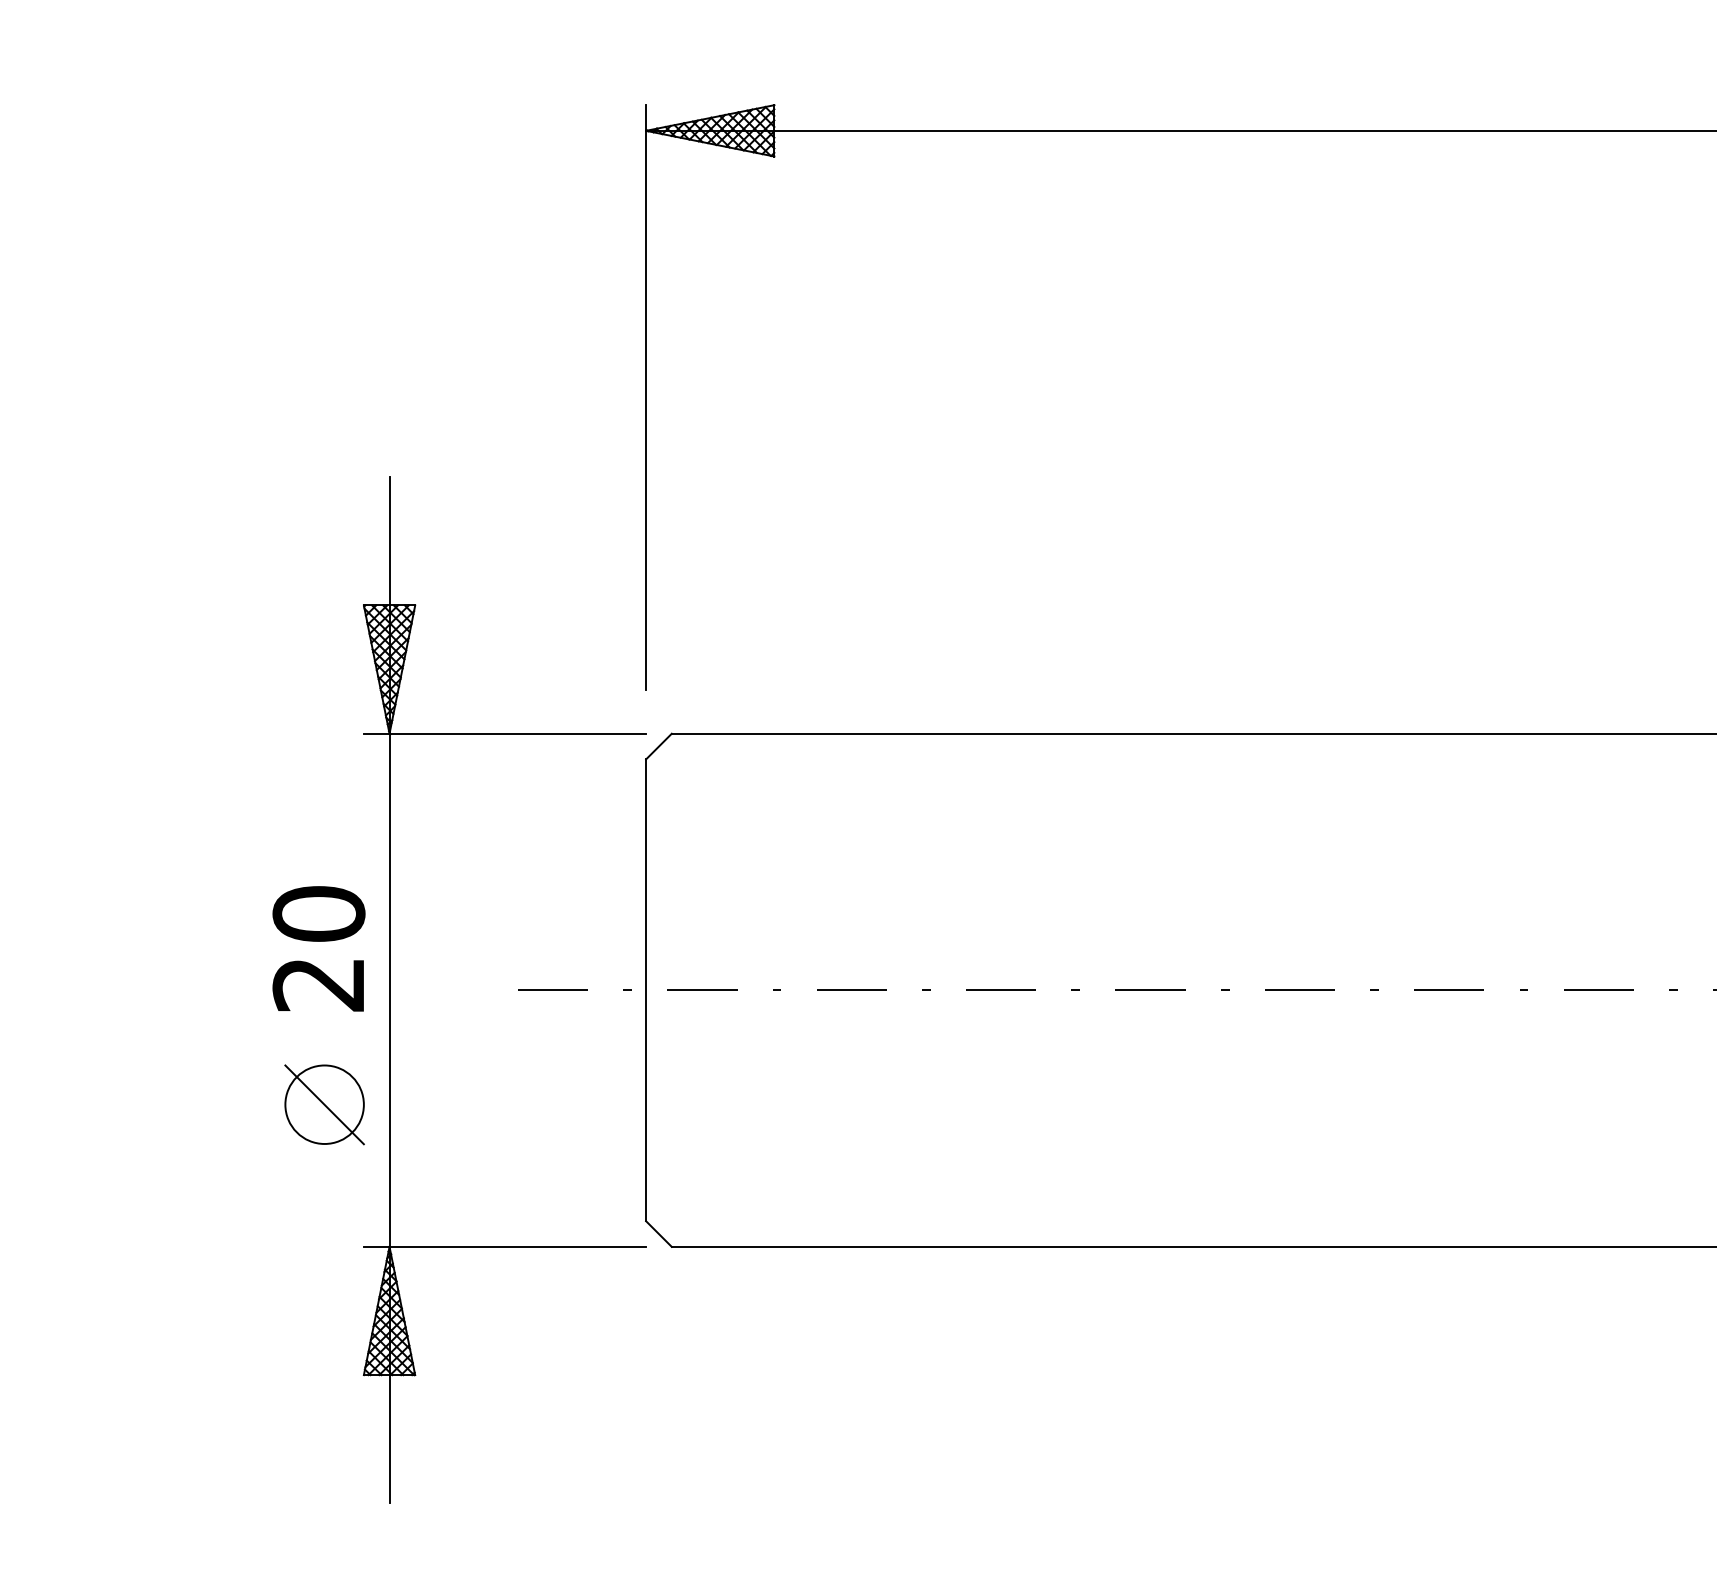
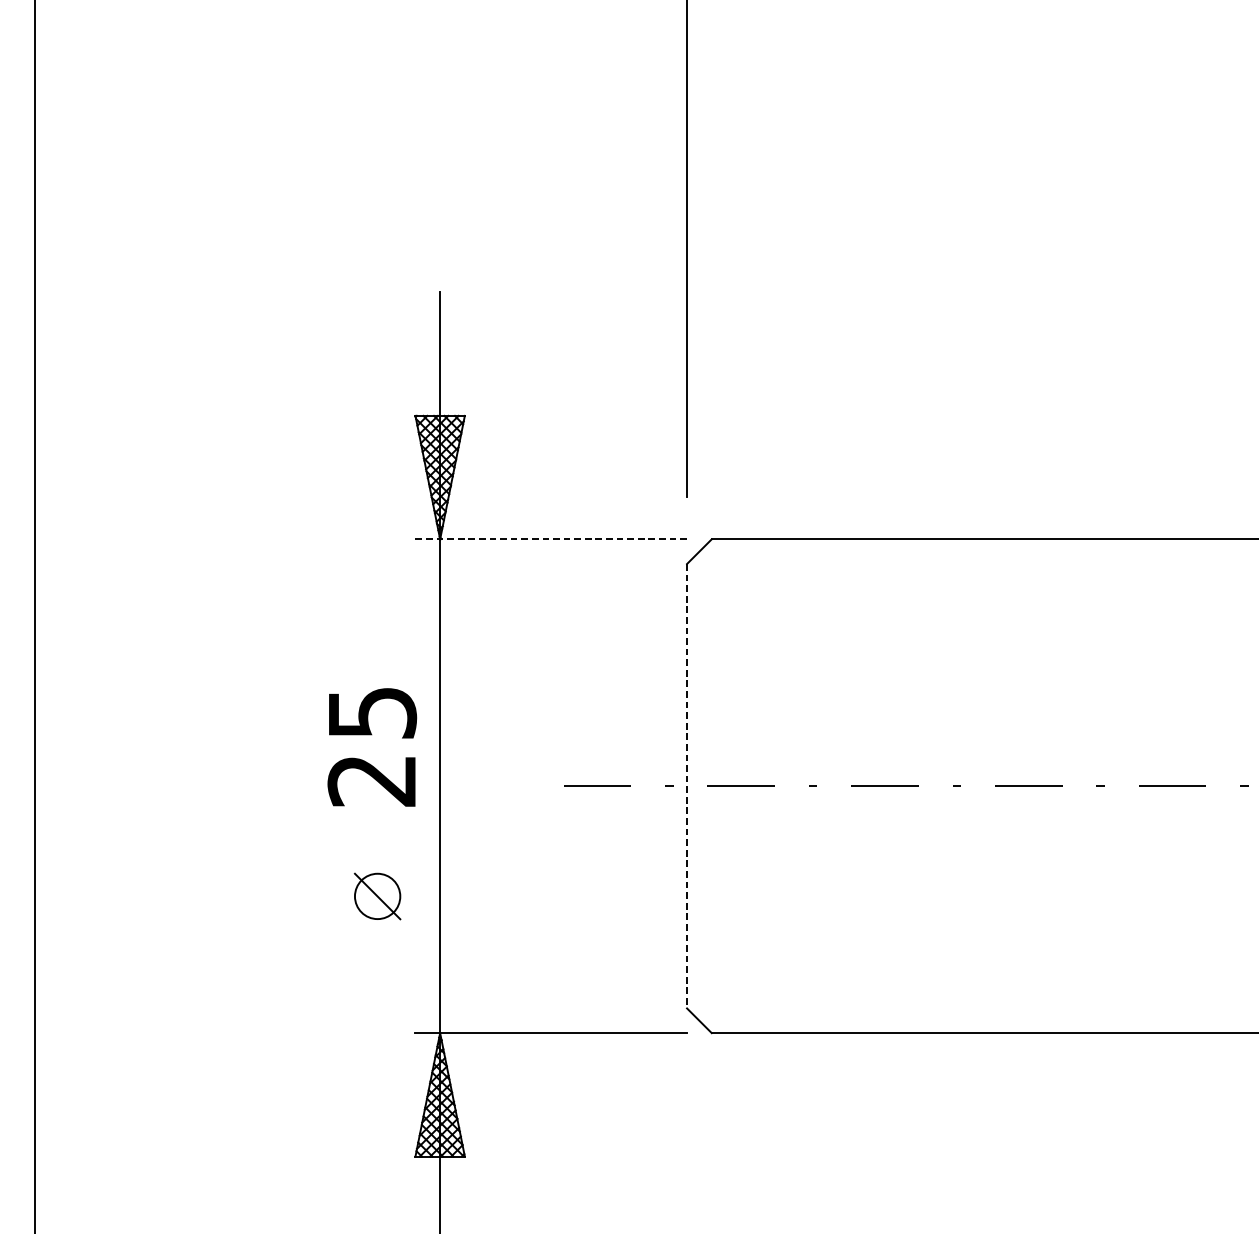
line: (505, 733) -> (551, 539), solid -> dashed
text: (318, 913) -> (371, 712), 20 -> 25
line: (646, 990) -> (687, 786), solid -> dashed
part: (324, 1104) -> (377, 896), size x0.6

